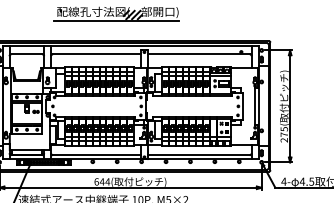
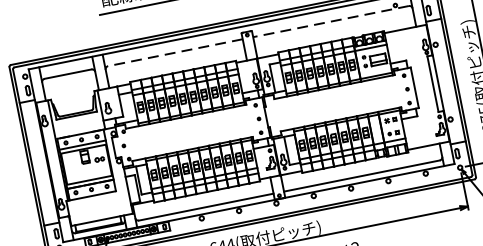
line: (97, 54) -> (176, 52), solid -> dashed
line: (198, 54) -> (330, 22), solid -> dashed

